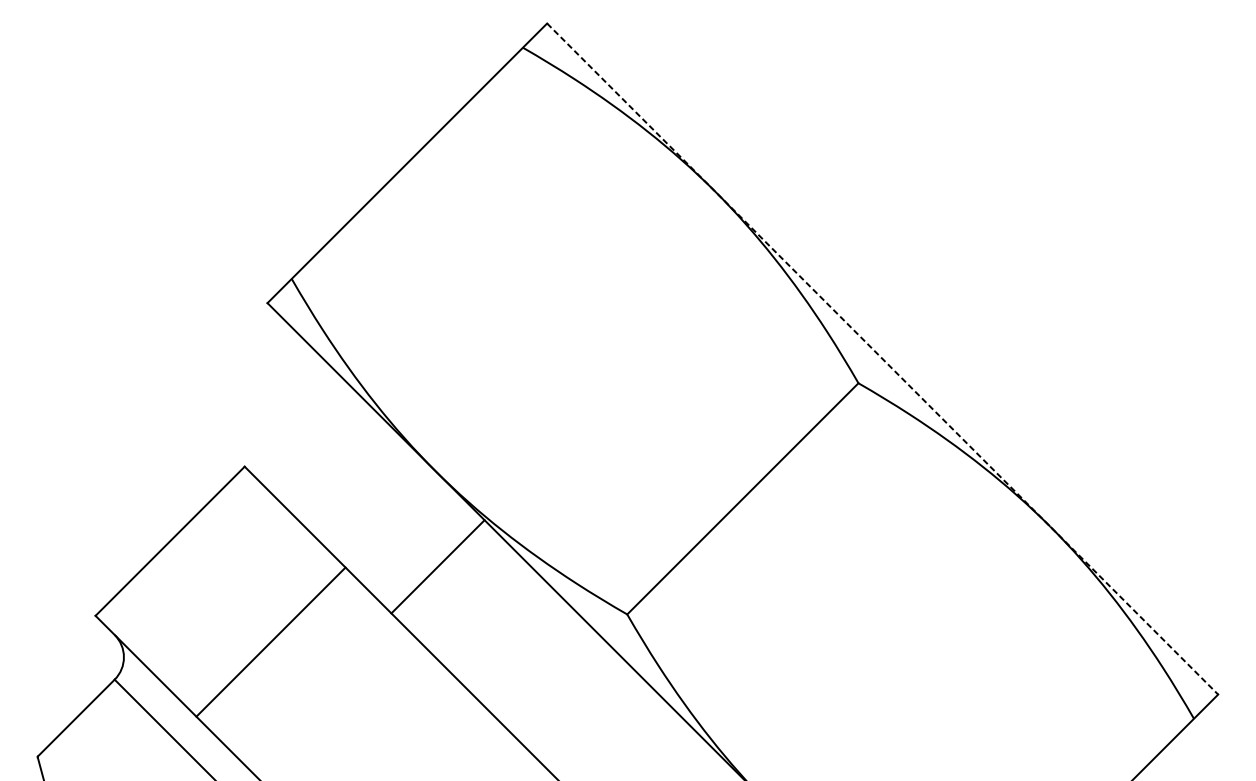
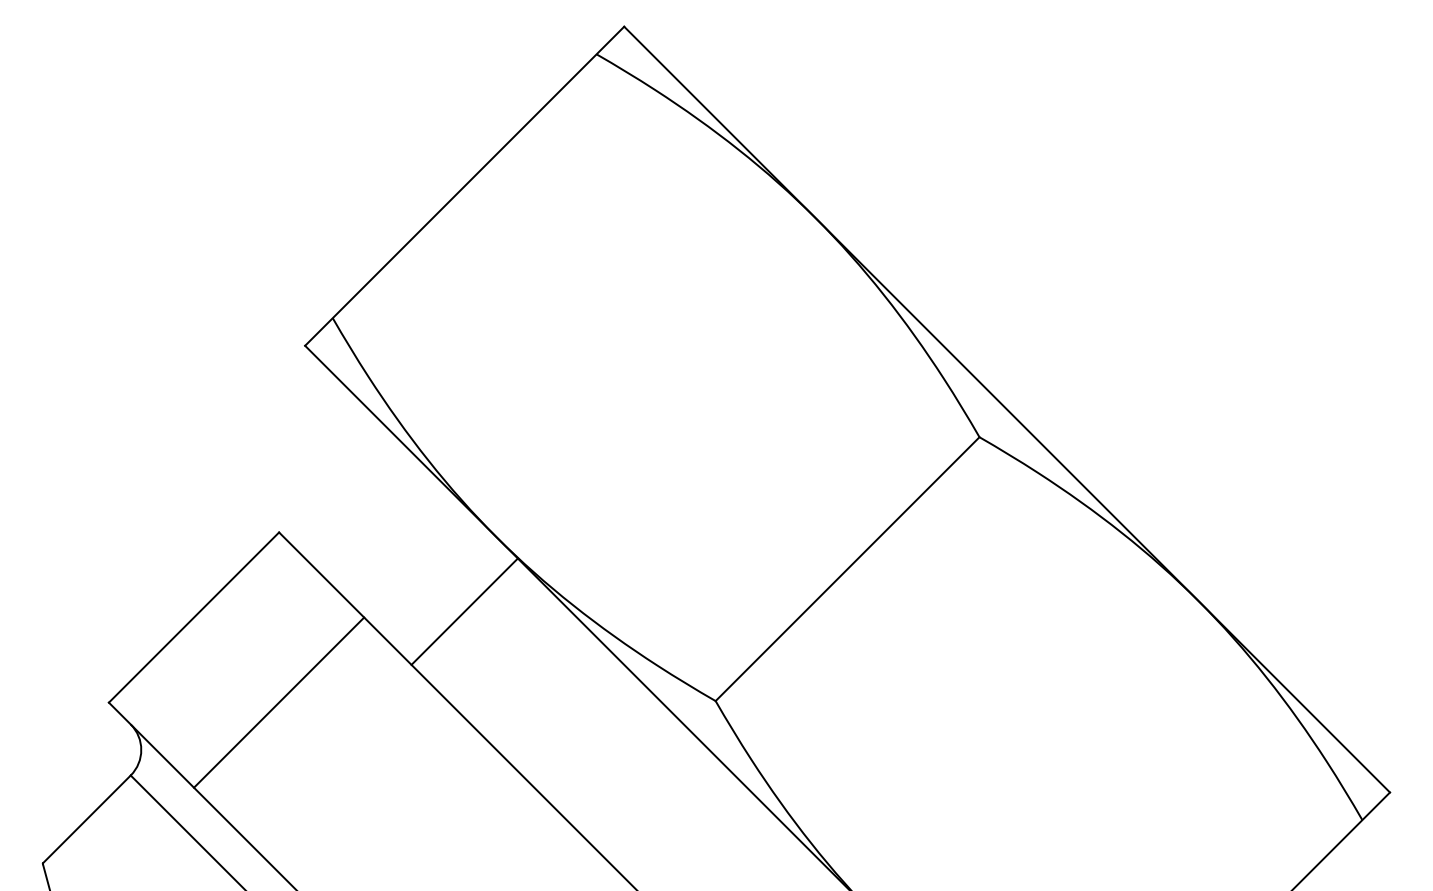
line: (883, 358) -> (1007, 409), dashed -> solid
line: (437, 566) -> (464, 611), moved
line: (271, 641) -> (279, 702), moved

